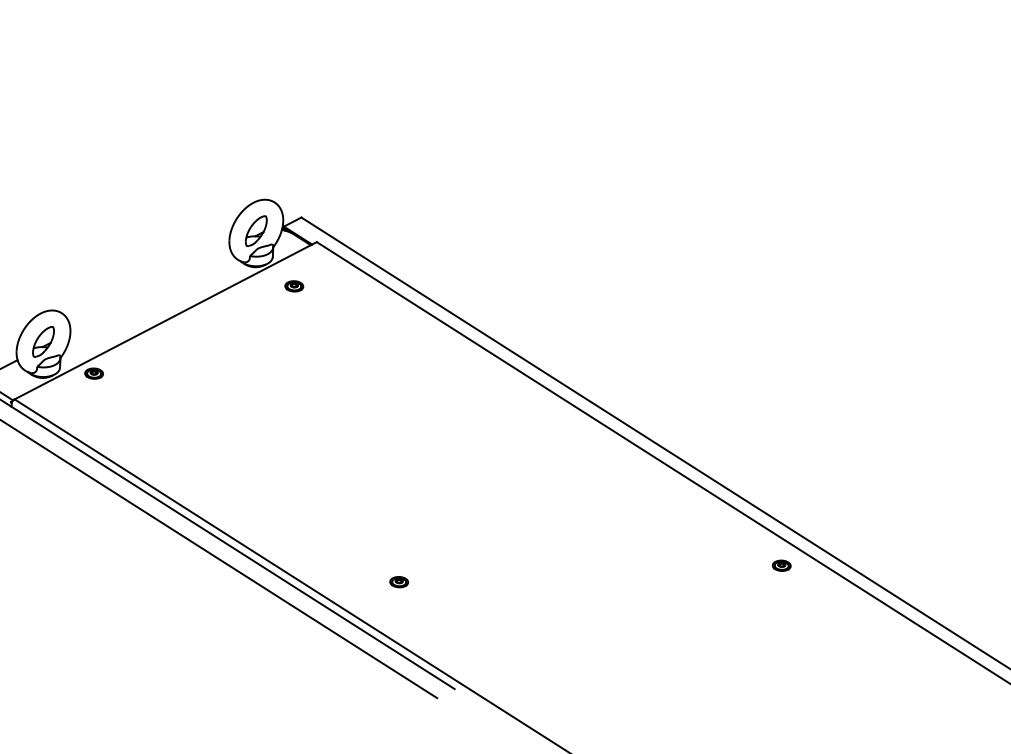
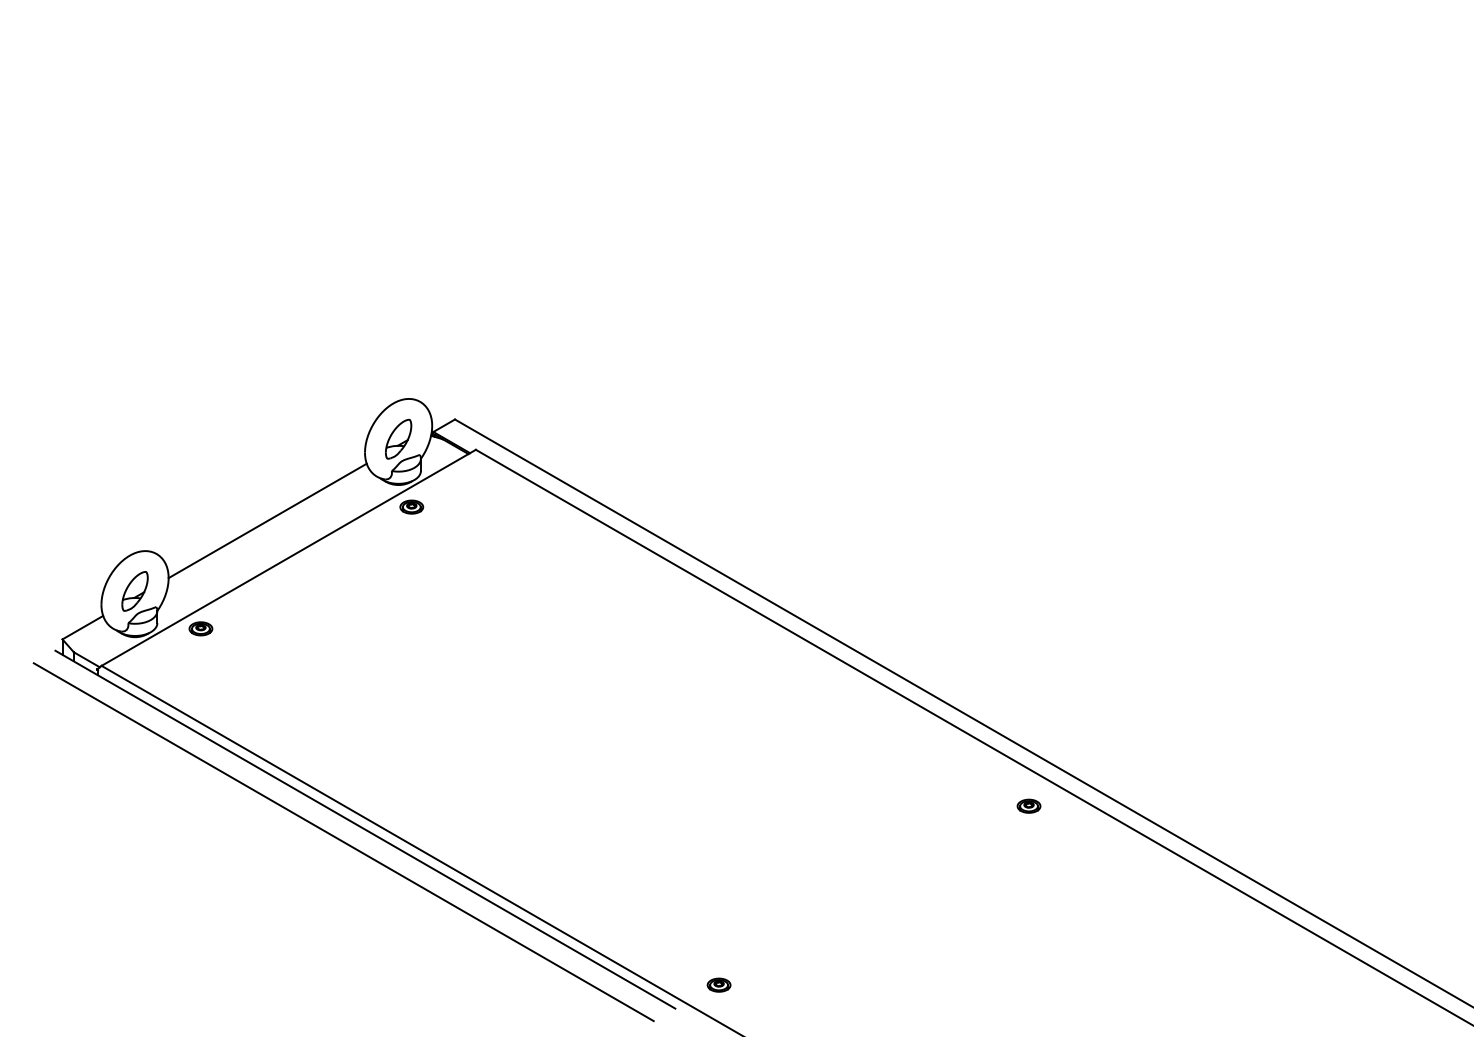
part: (294, 285) -> (411, 506), moved
line: (150, 290) -> (267, 520), added
part: (781, 565) -> (1028, 805), moved
part: (398, 581) -> (718, 984), moved

